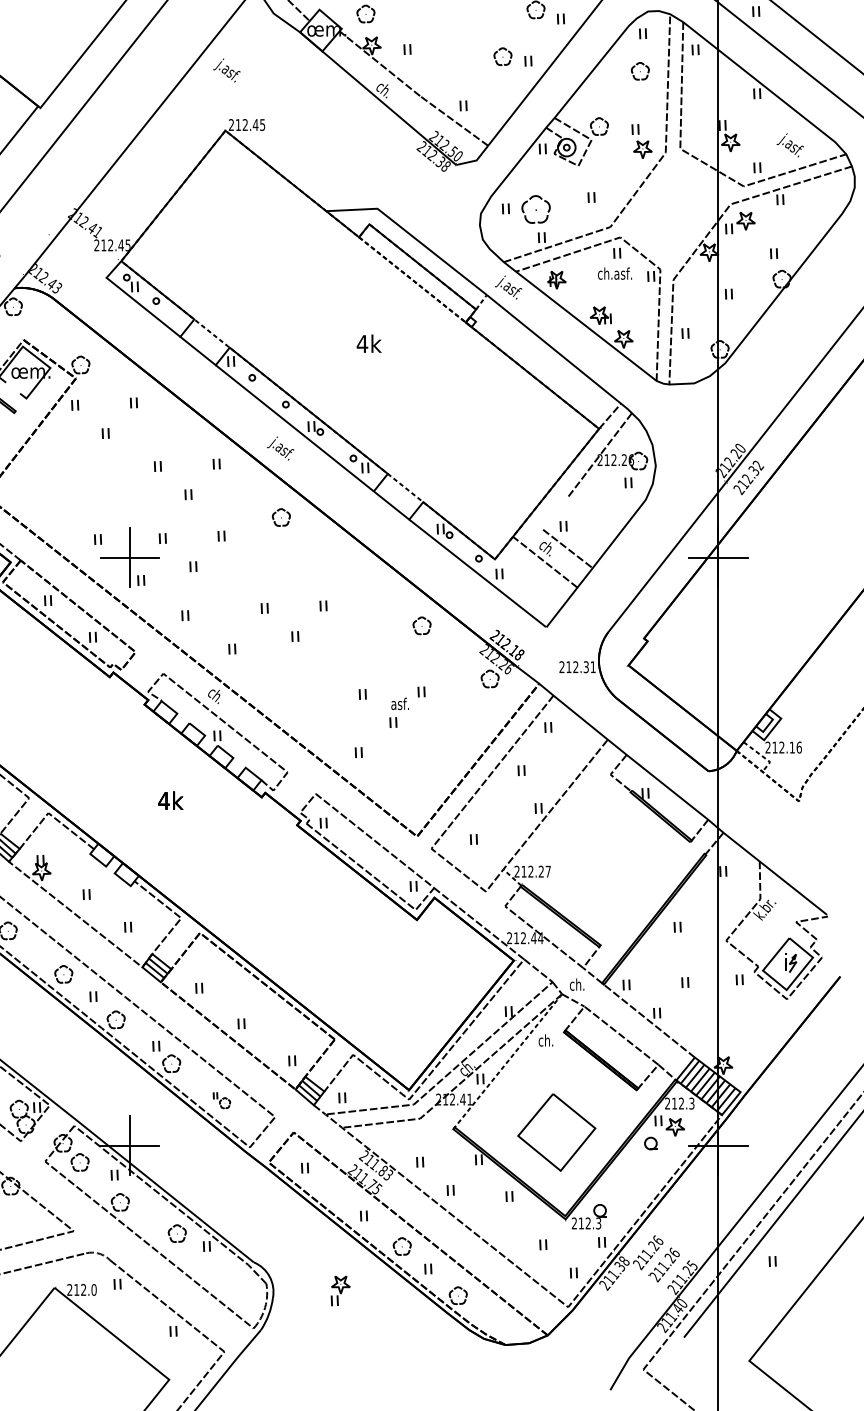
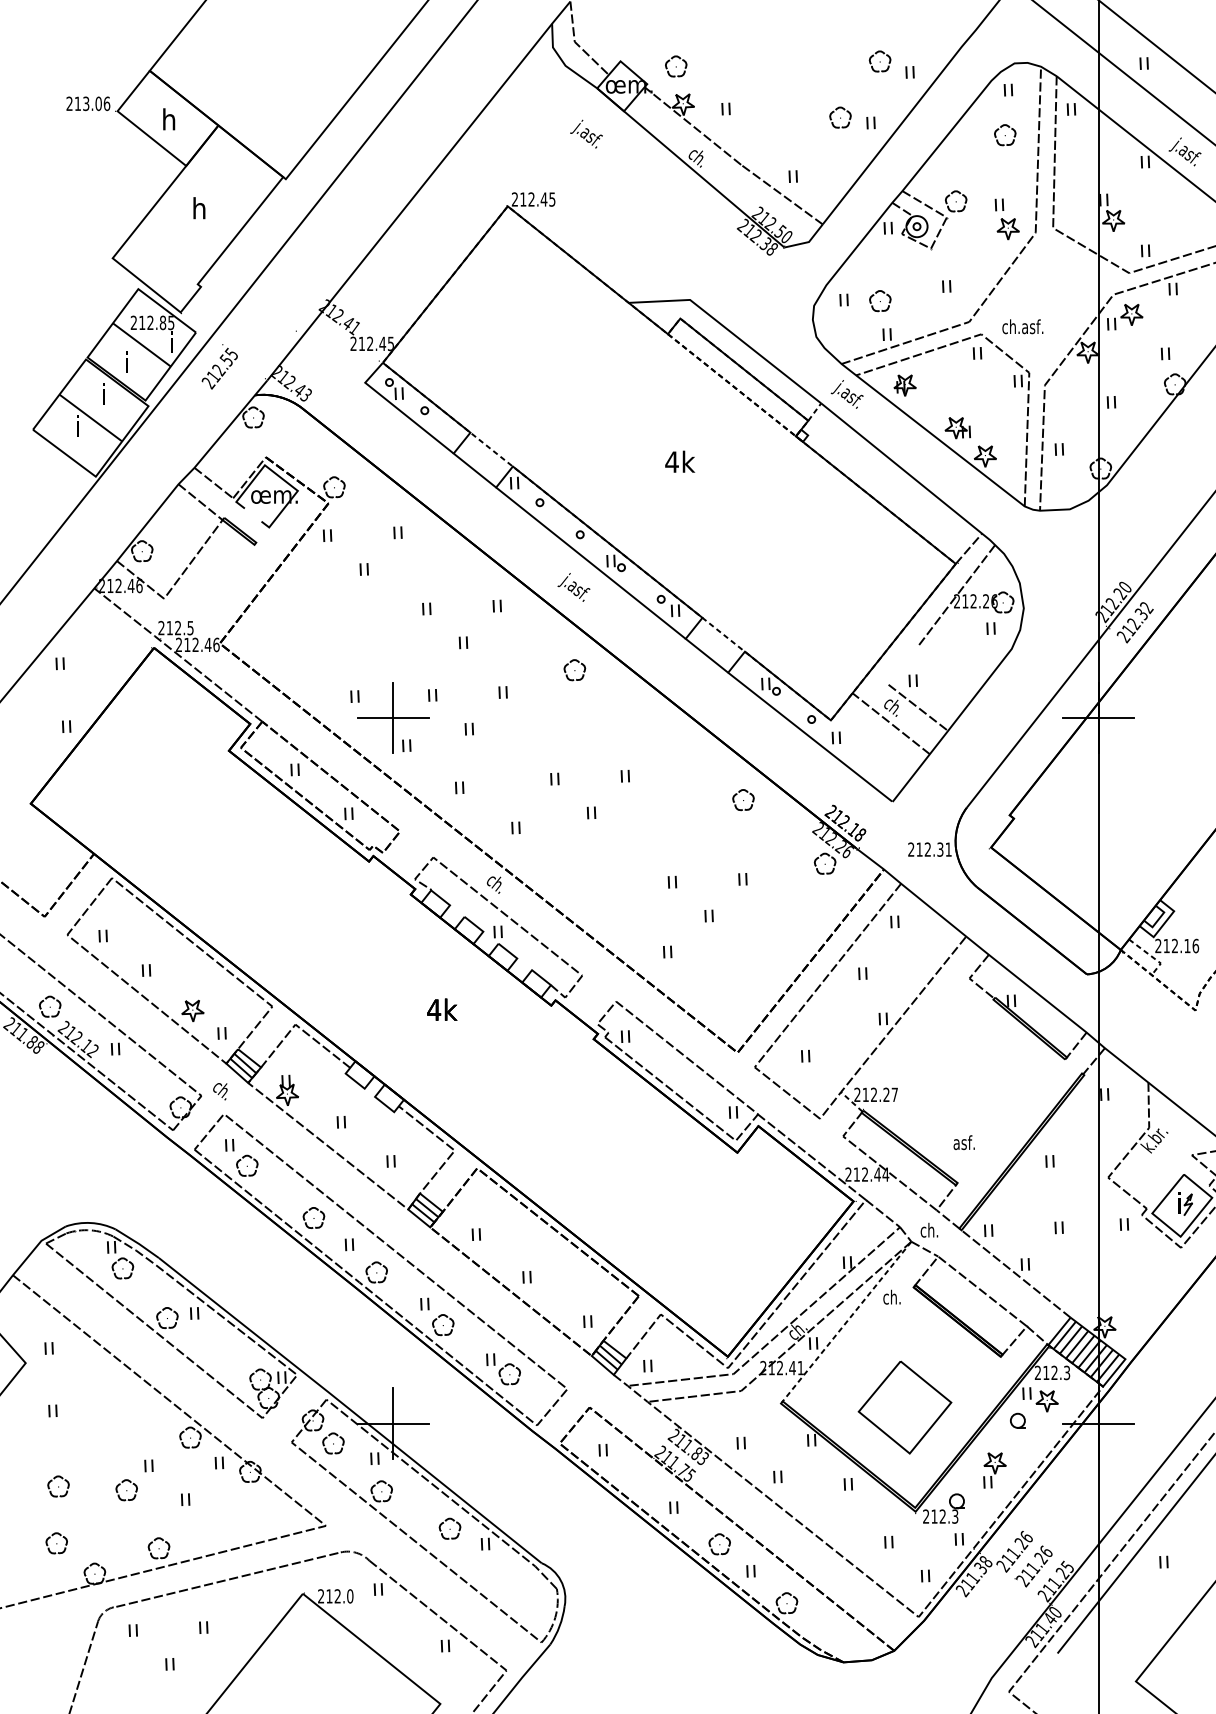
text: (226, 69) -> (586, 133), moved
text: (789, 145) -> (1184, 151), moved
part: (536, 210) -> (880, 301), size x0.62
text: (614, 273) -> (1022, 326), moved
text: (399, 703) -> (963, 1142), moved
part: (221, 1100) -> (503, 1369), size x1.67
part: (340, 1290) -> (994, 1470), moved

